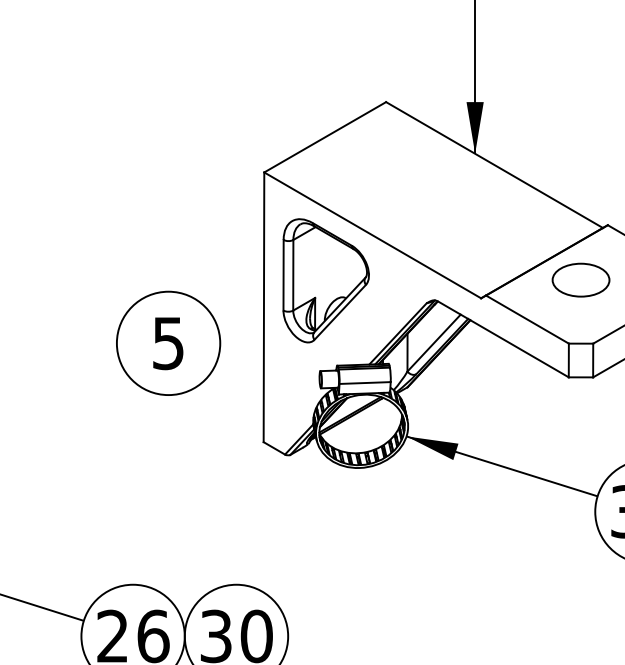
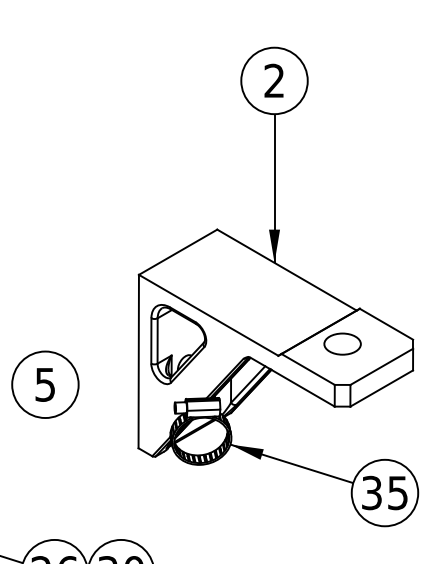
part: (168, 342) -> (45, 384), moved

